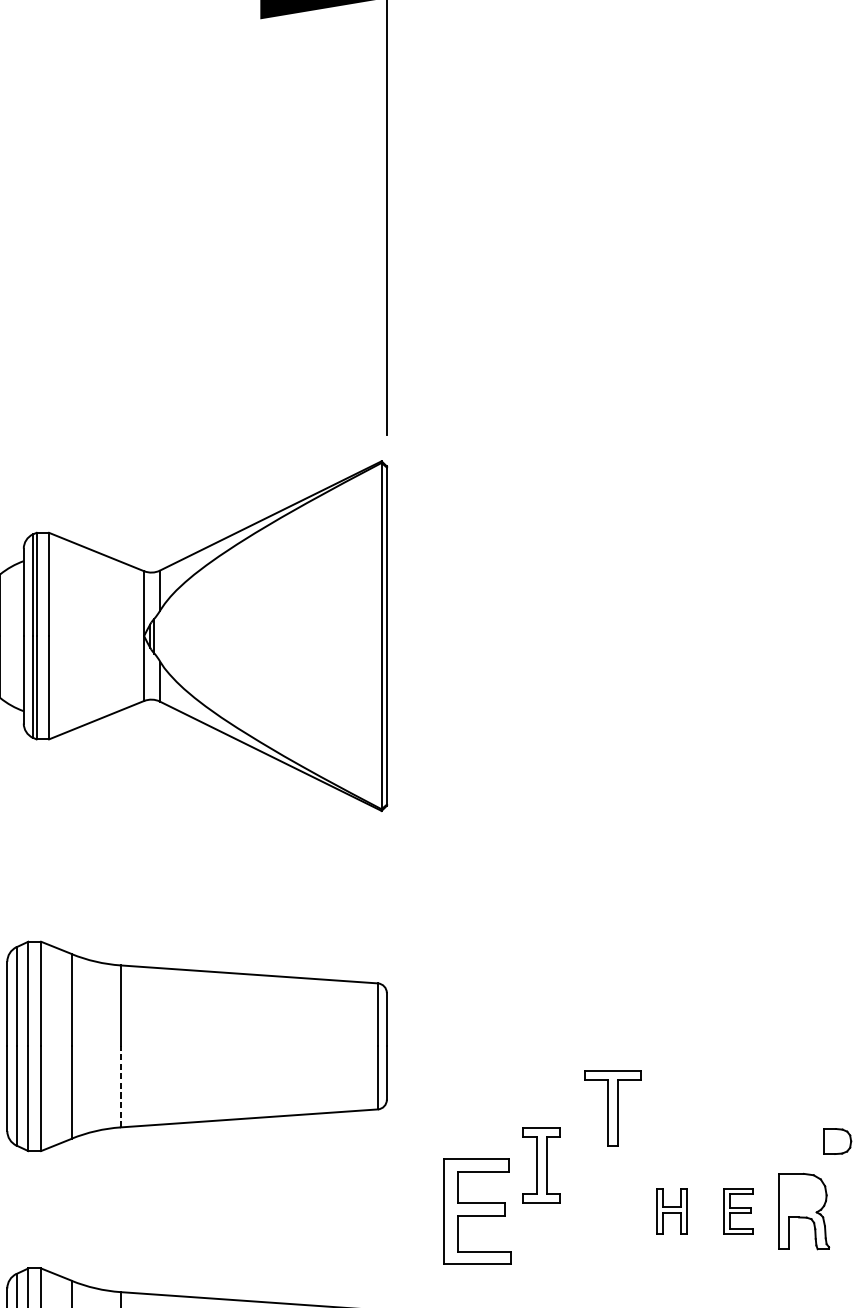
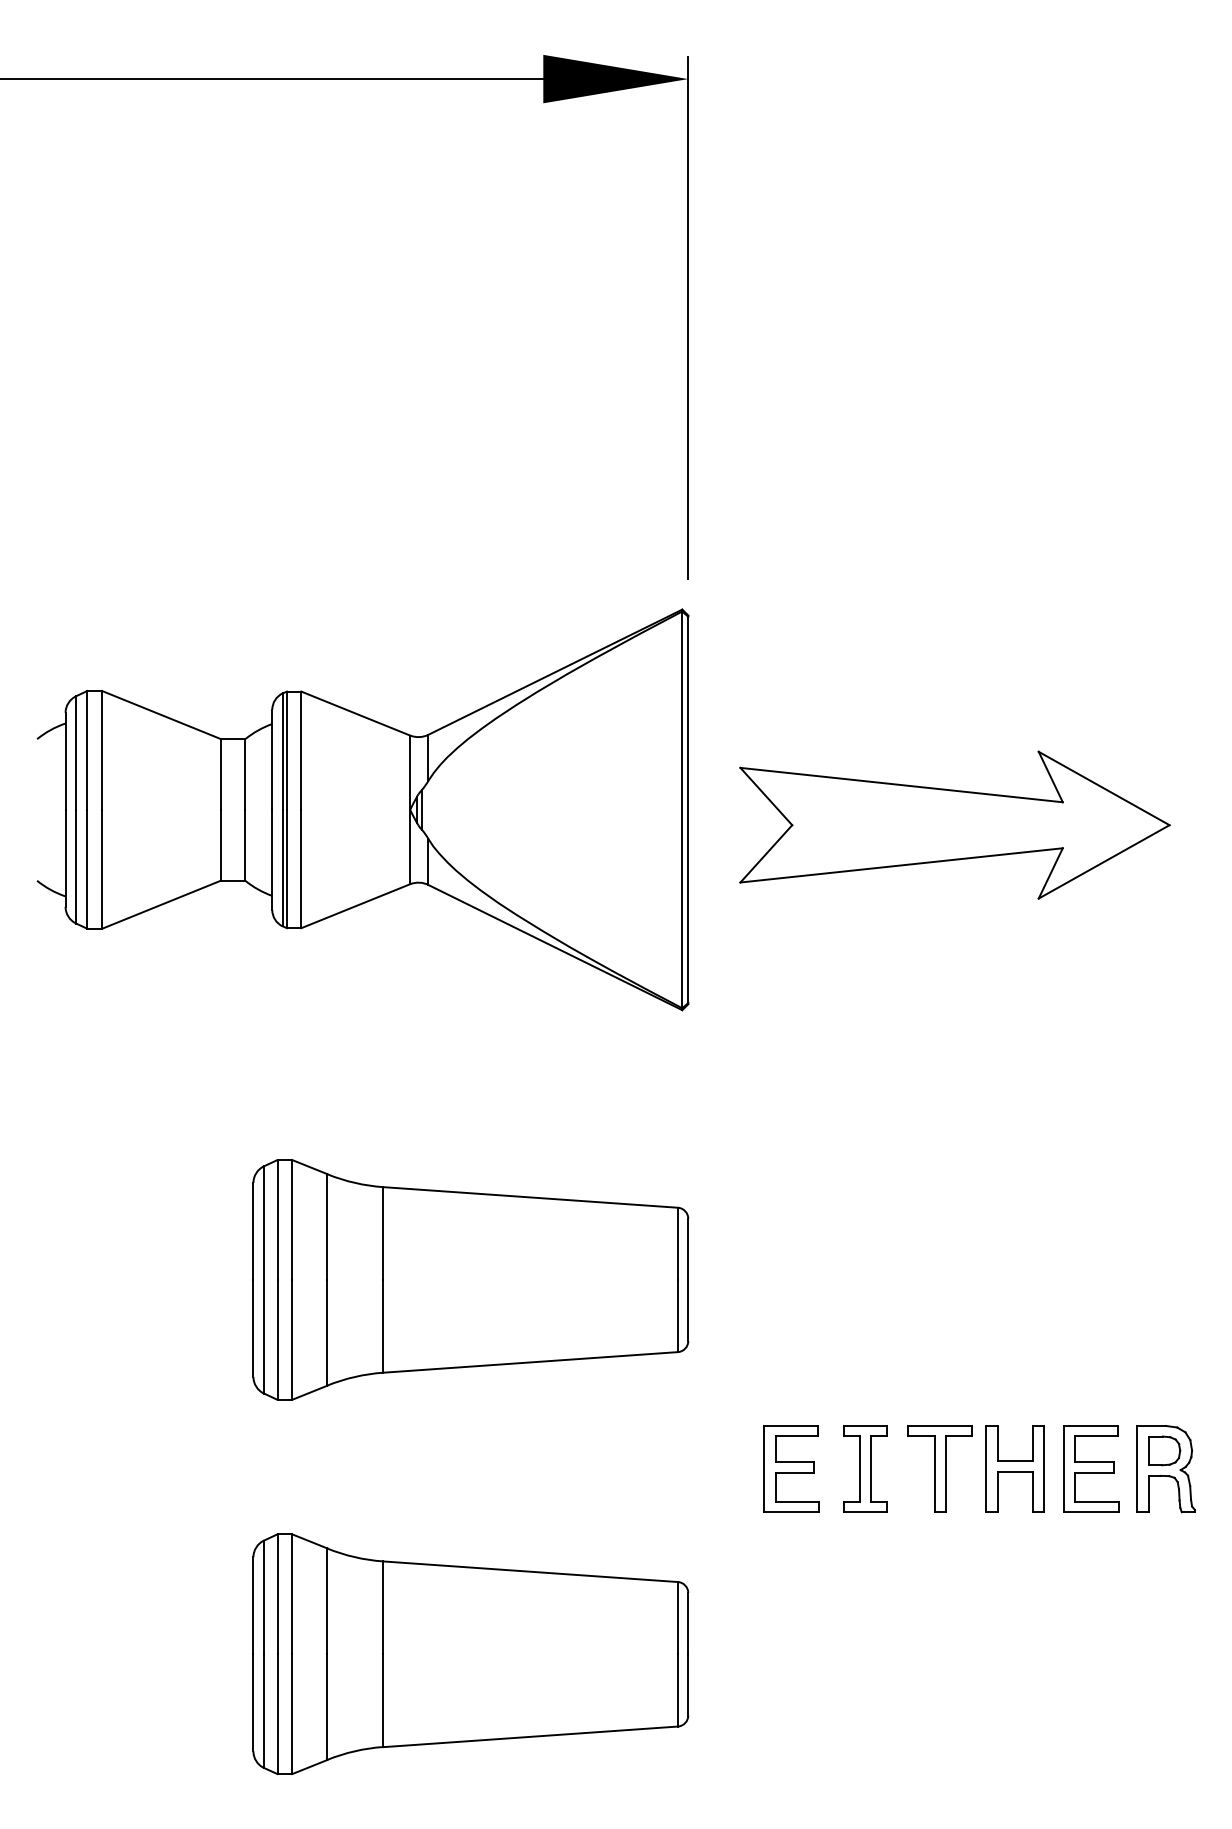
part: (619, 648) -> (954, 824), added
line: (120, 1086) -> (383, 1325), dashed -> solid
part: (612, 1108) -> (939, 1468), moved
part: (837, 1141) -> (1164, 1450), moved
part: (541, 1164) -> (865, 1468), moved
part: (476, 1211) -> (791, 1468), size x0.71
part: (671, 1211) -> (1014, 1468), size x1.67
part: (738, 1211) -> (1091, 1468), size x1.67

